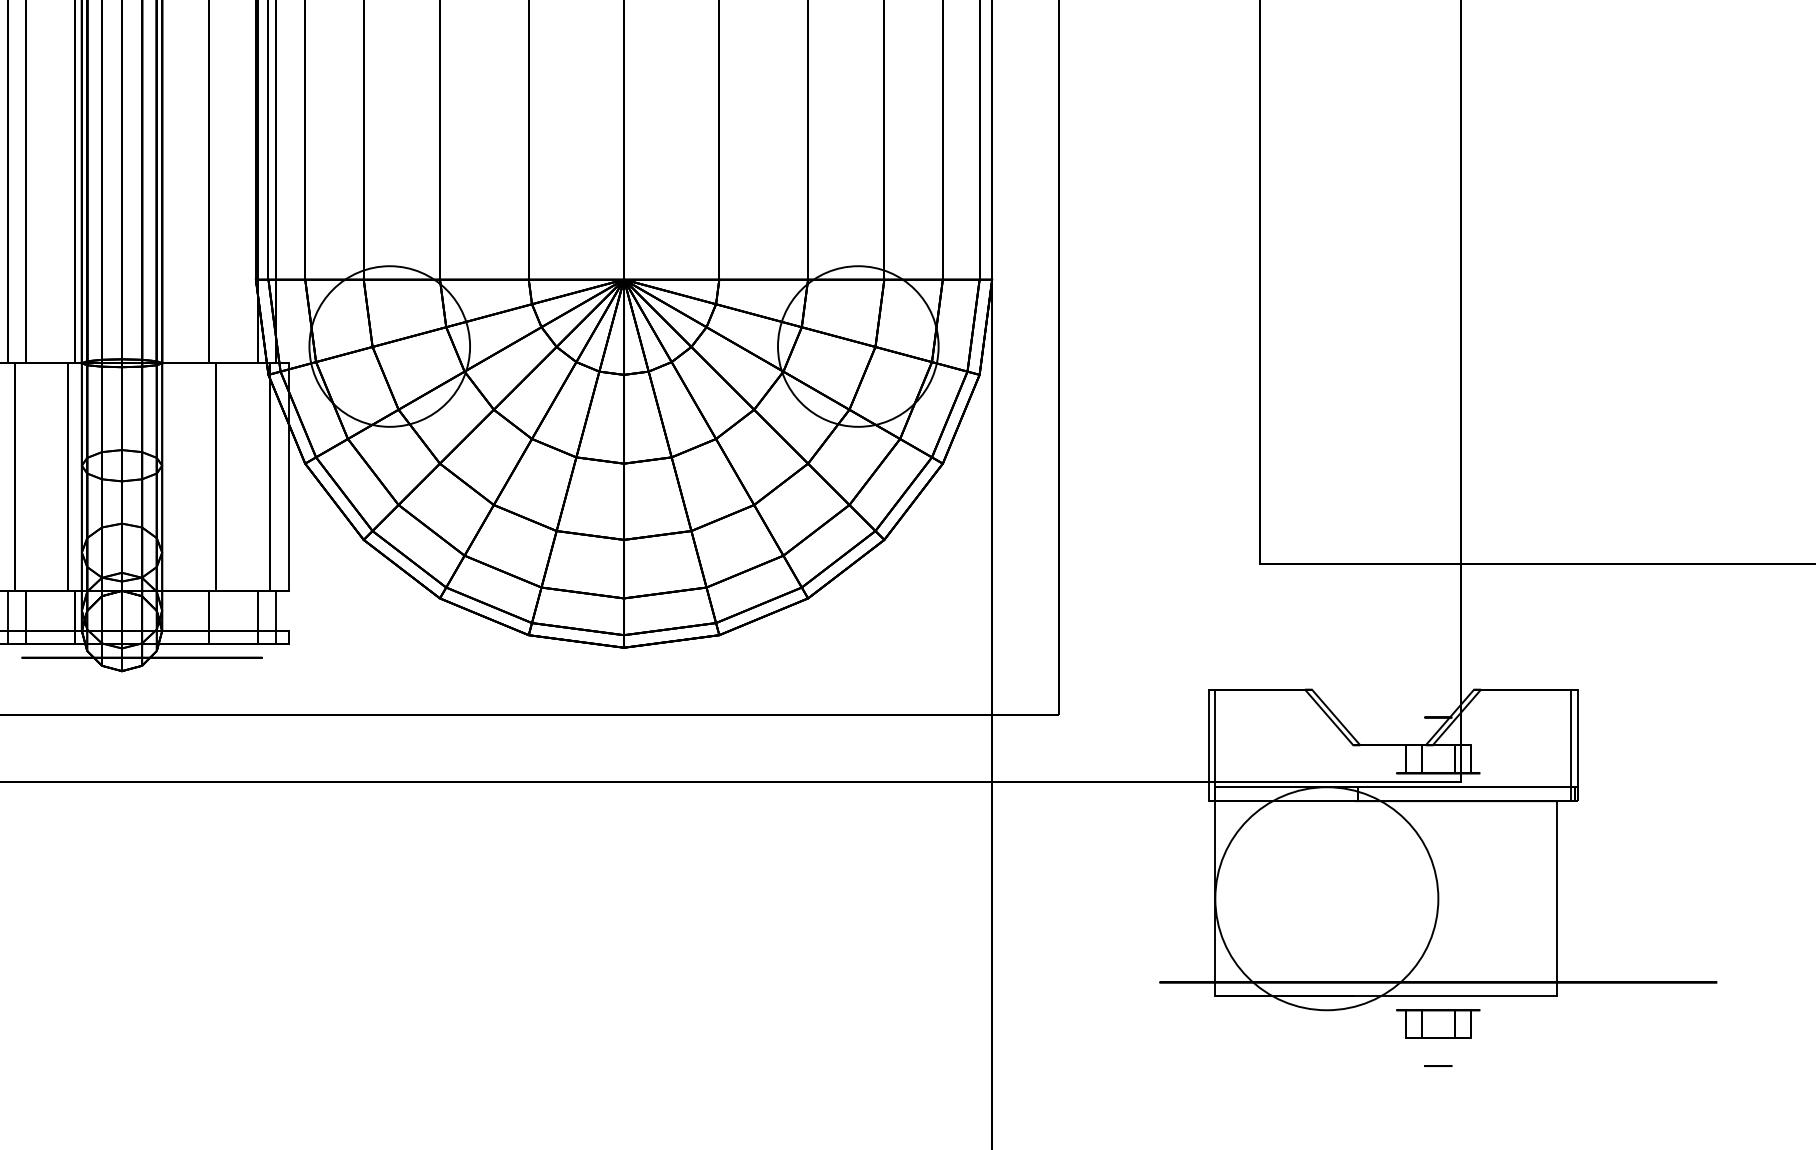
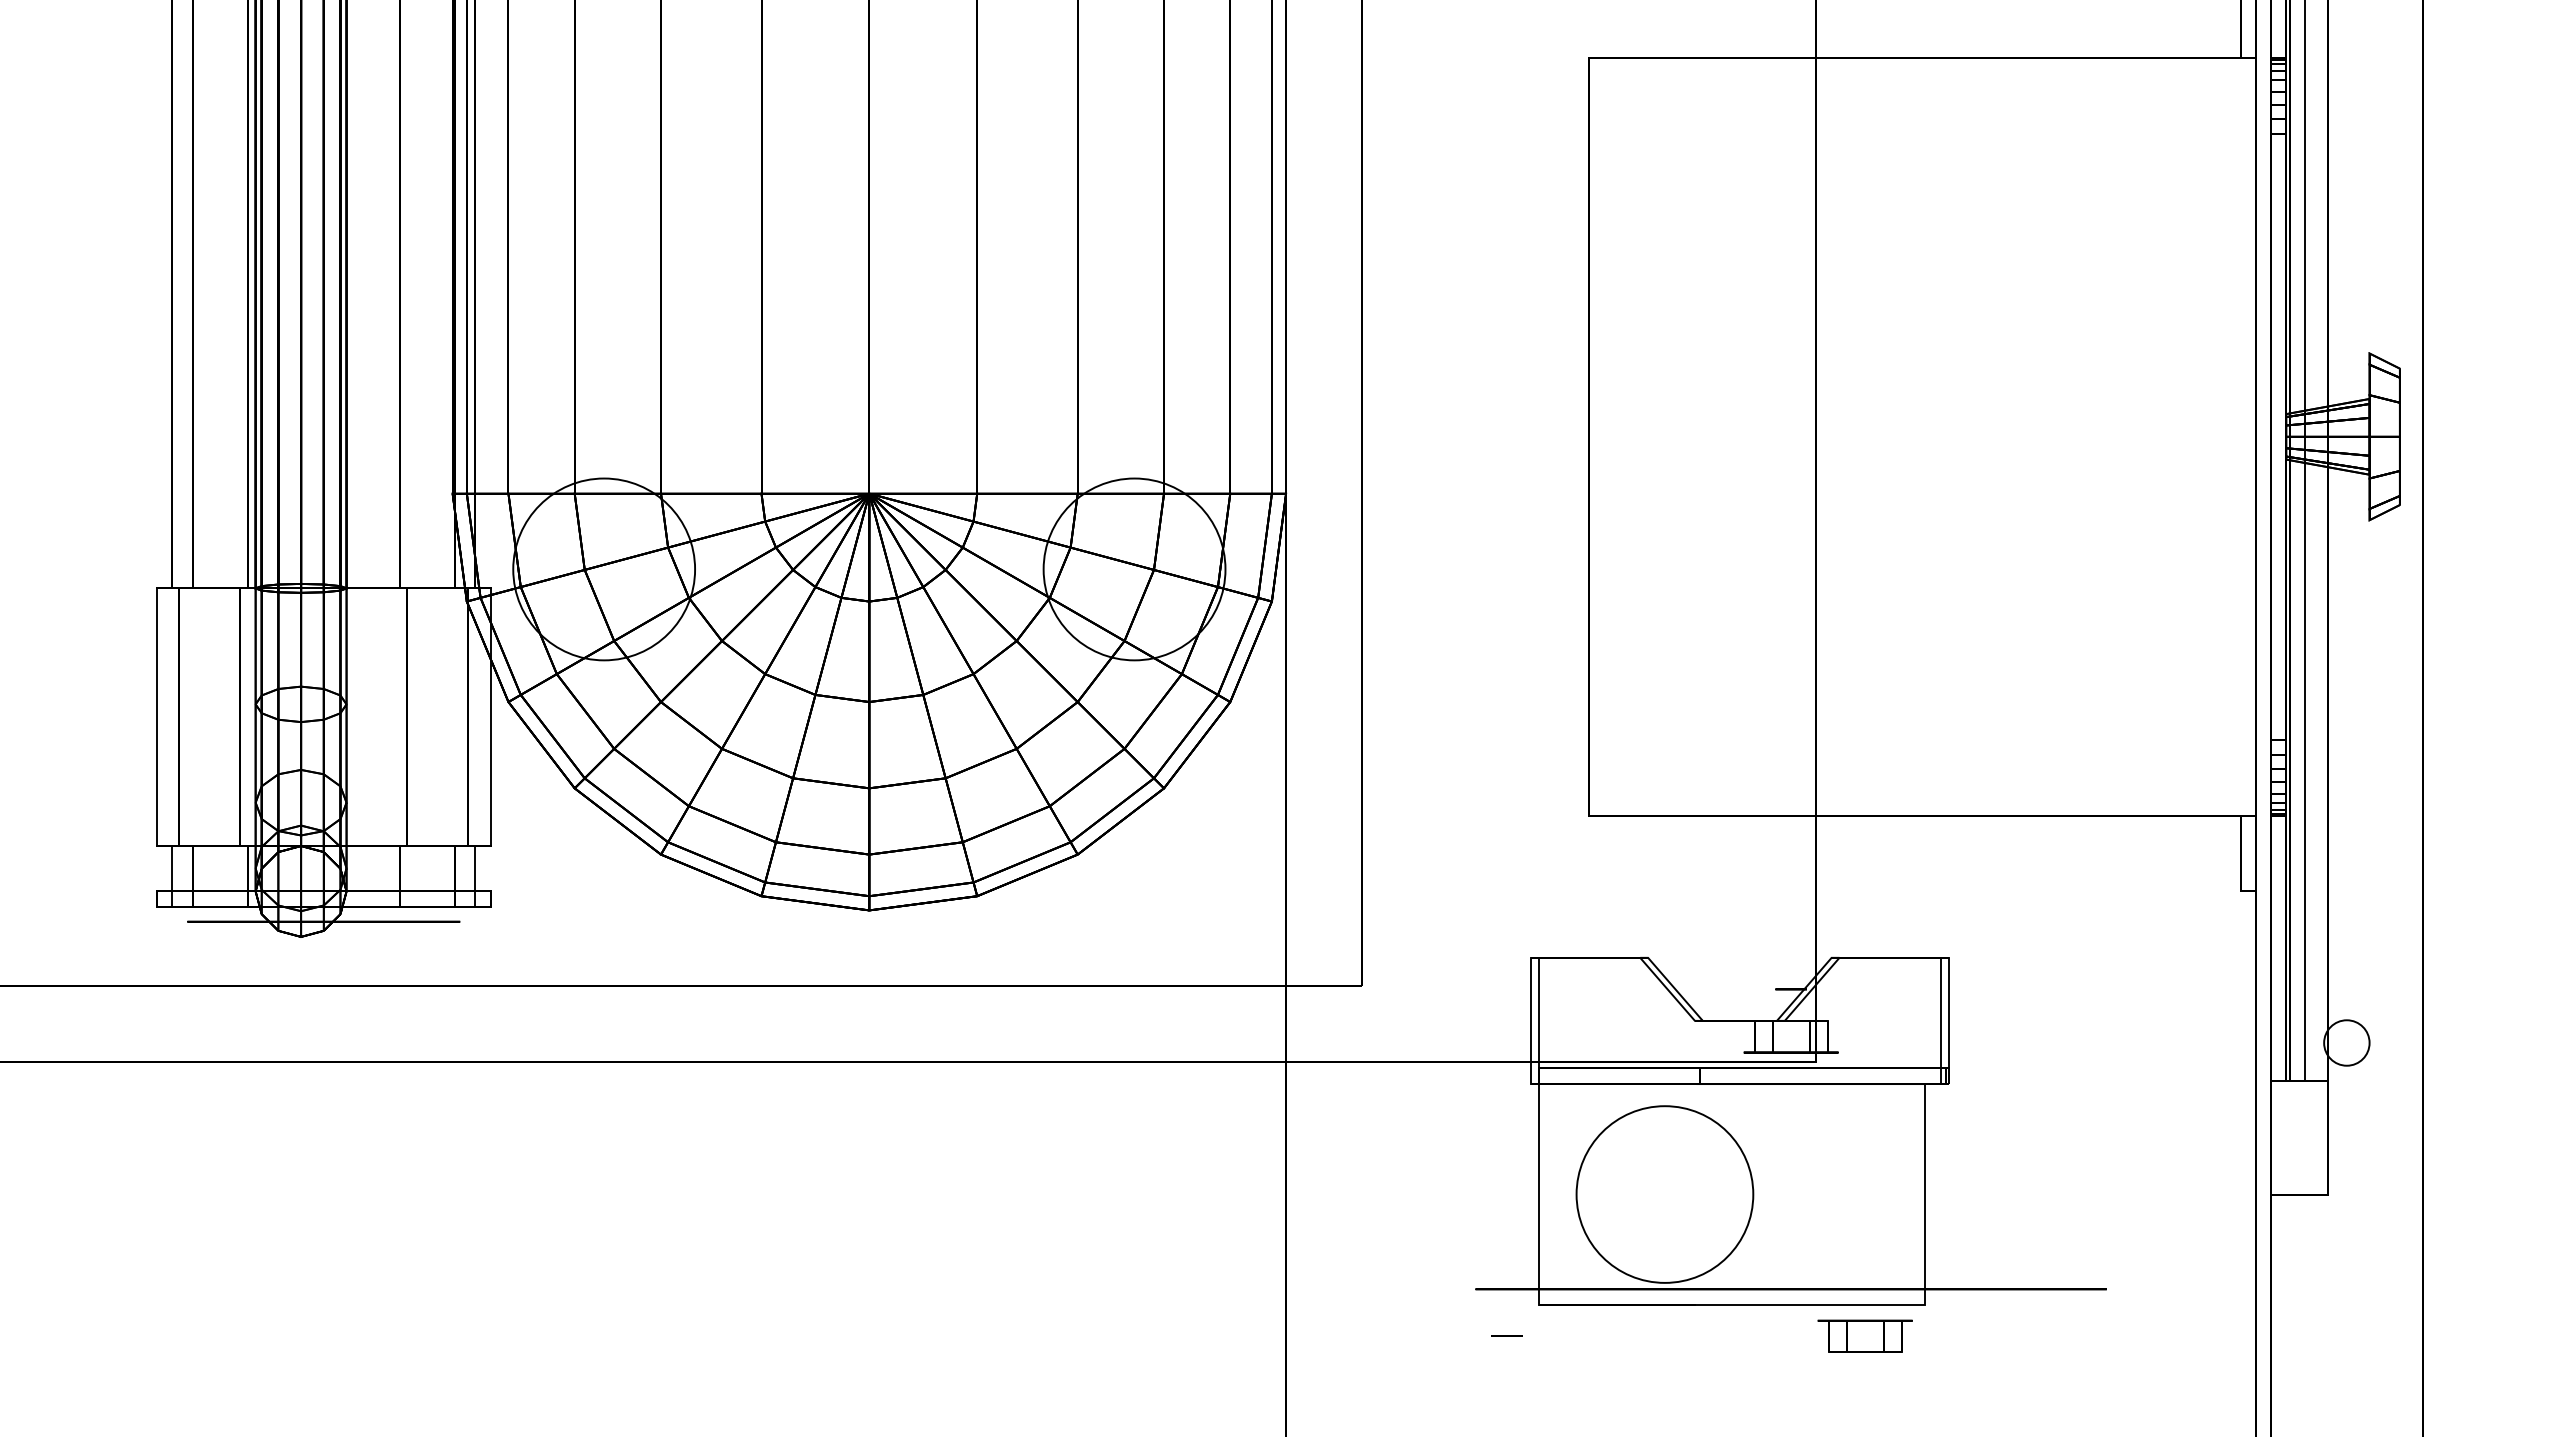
circle: (1326, 898) -> (1664, 1194), size x0.7
part: (1437, 1023) -> (1864, 1335), moved
circle: (1437, 1065) -> (1506, 1335), moved

